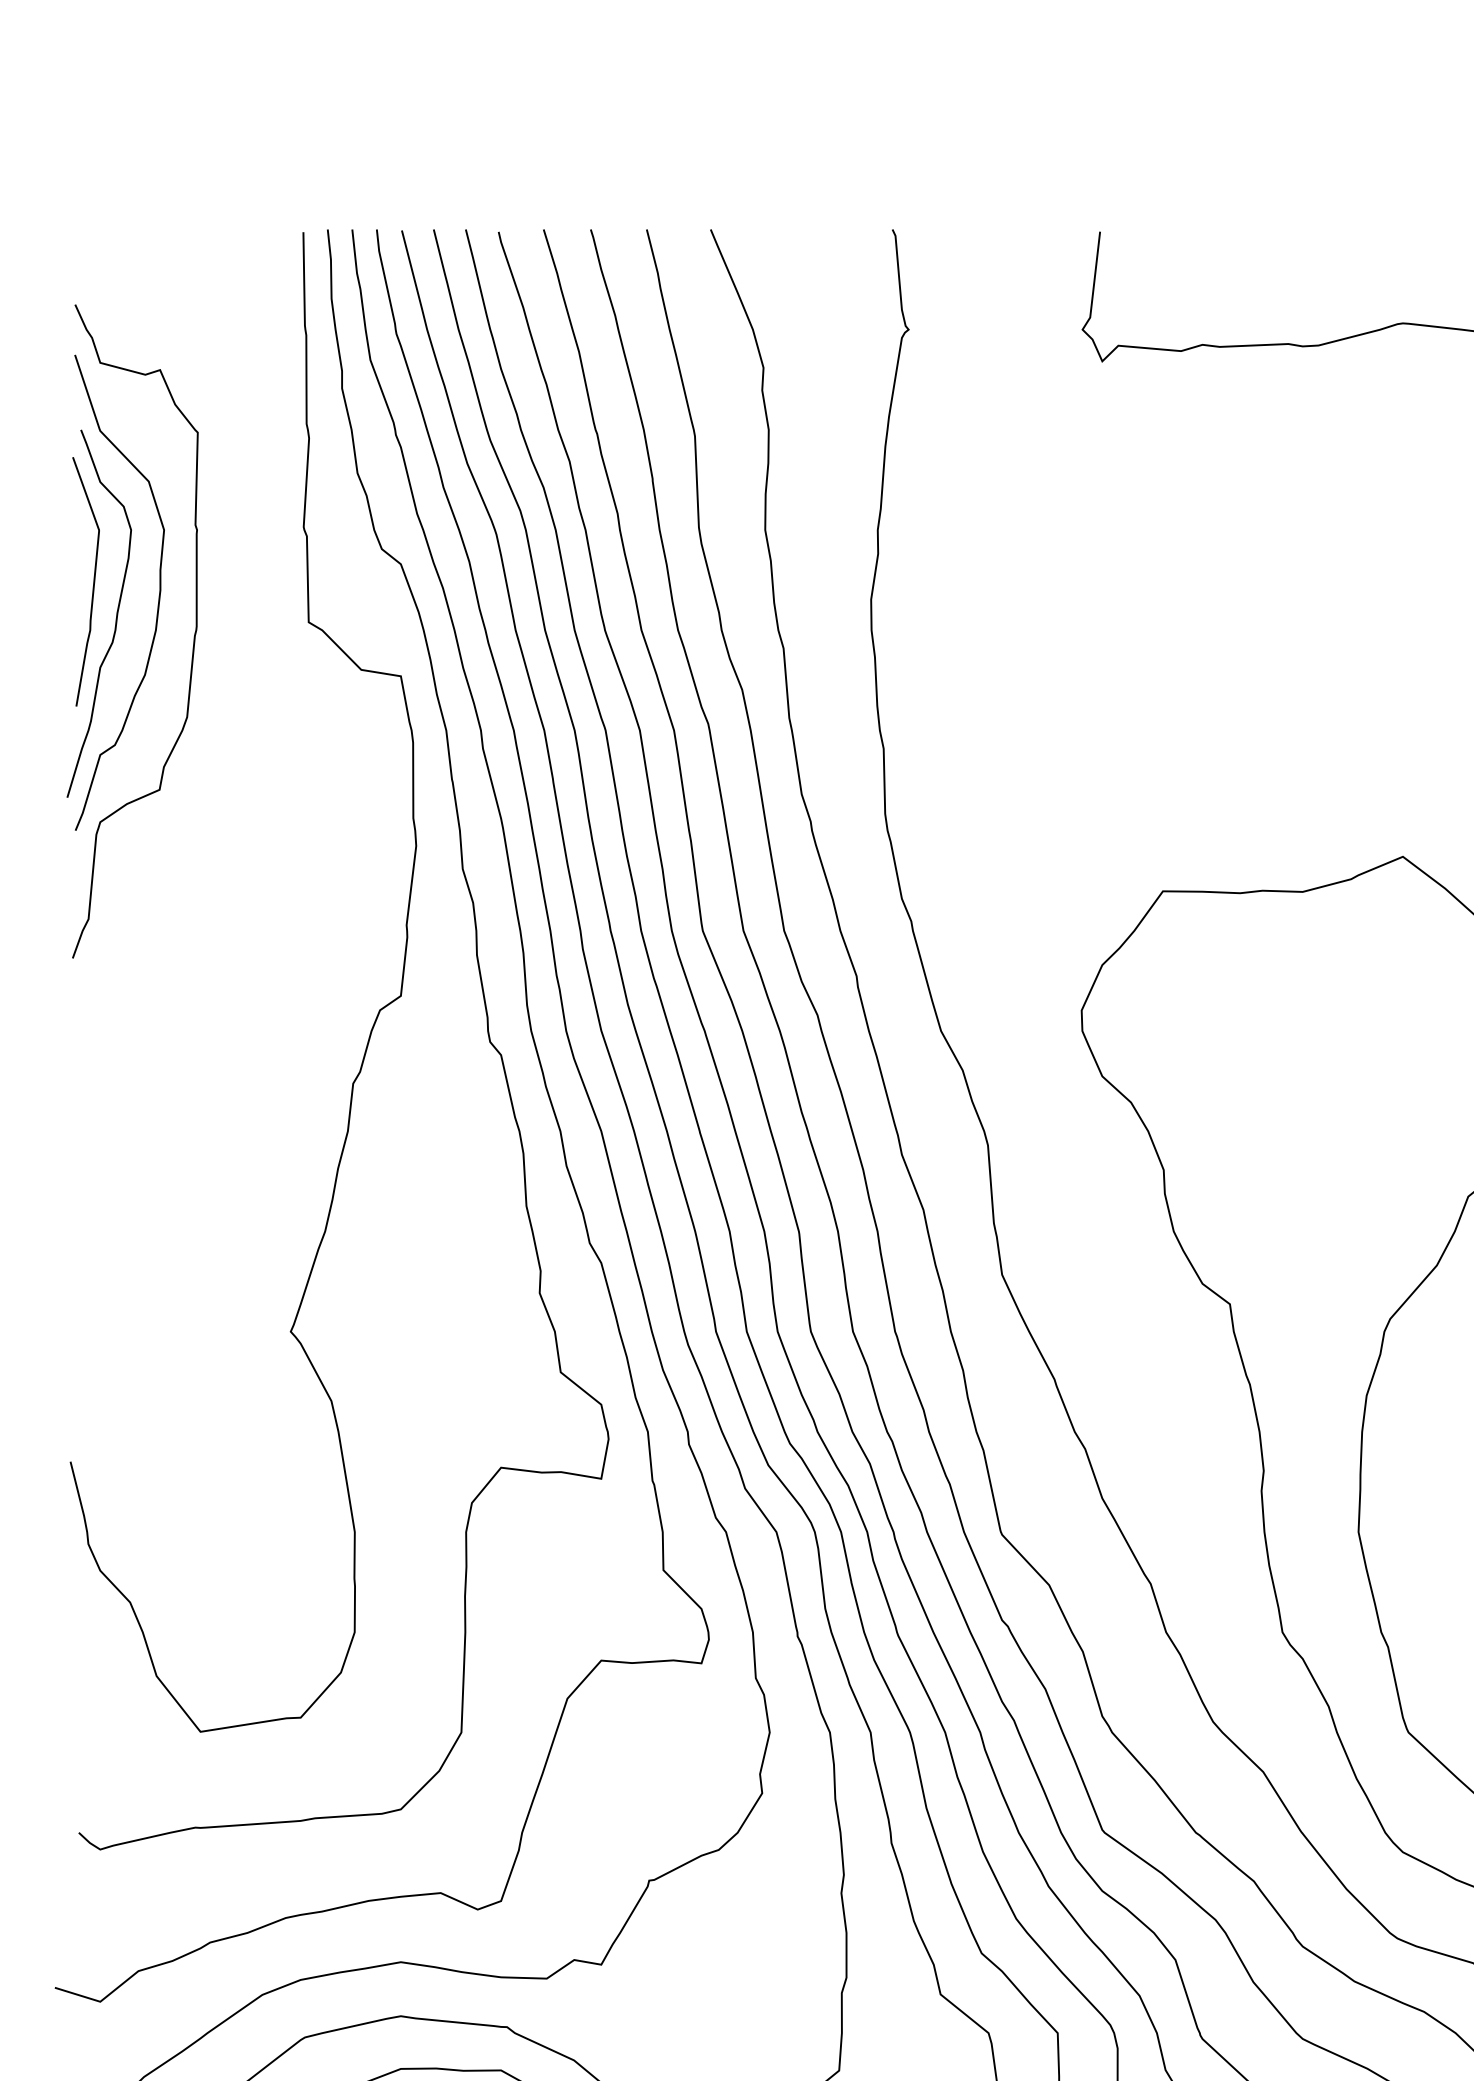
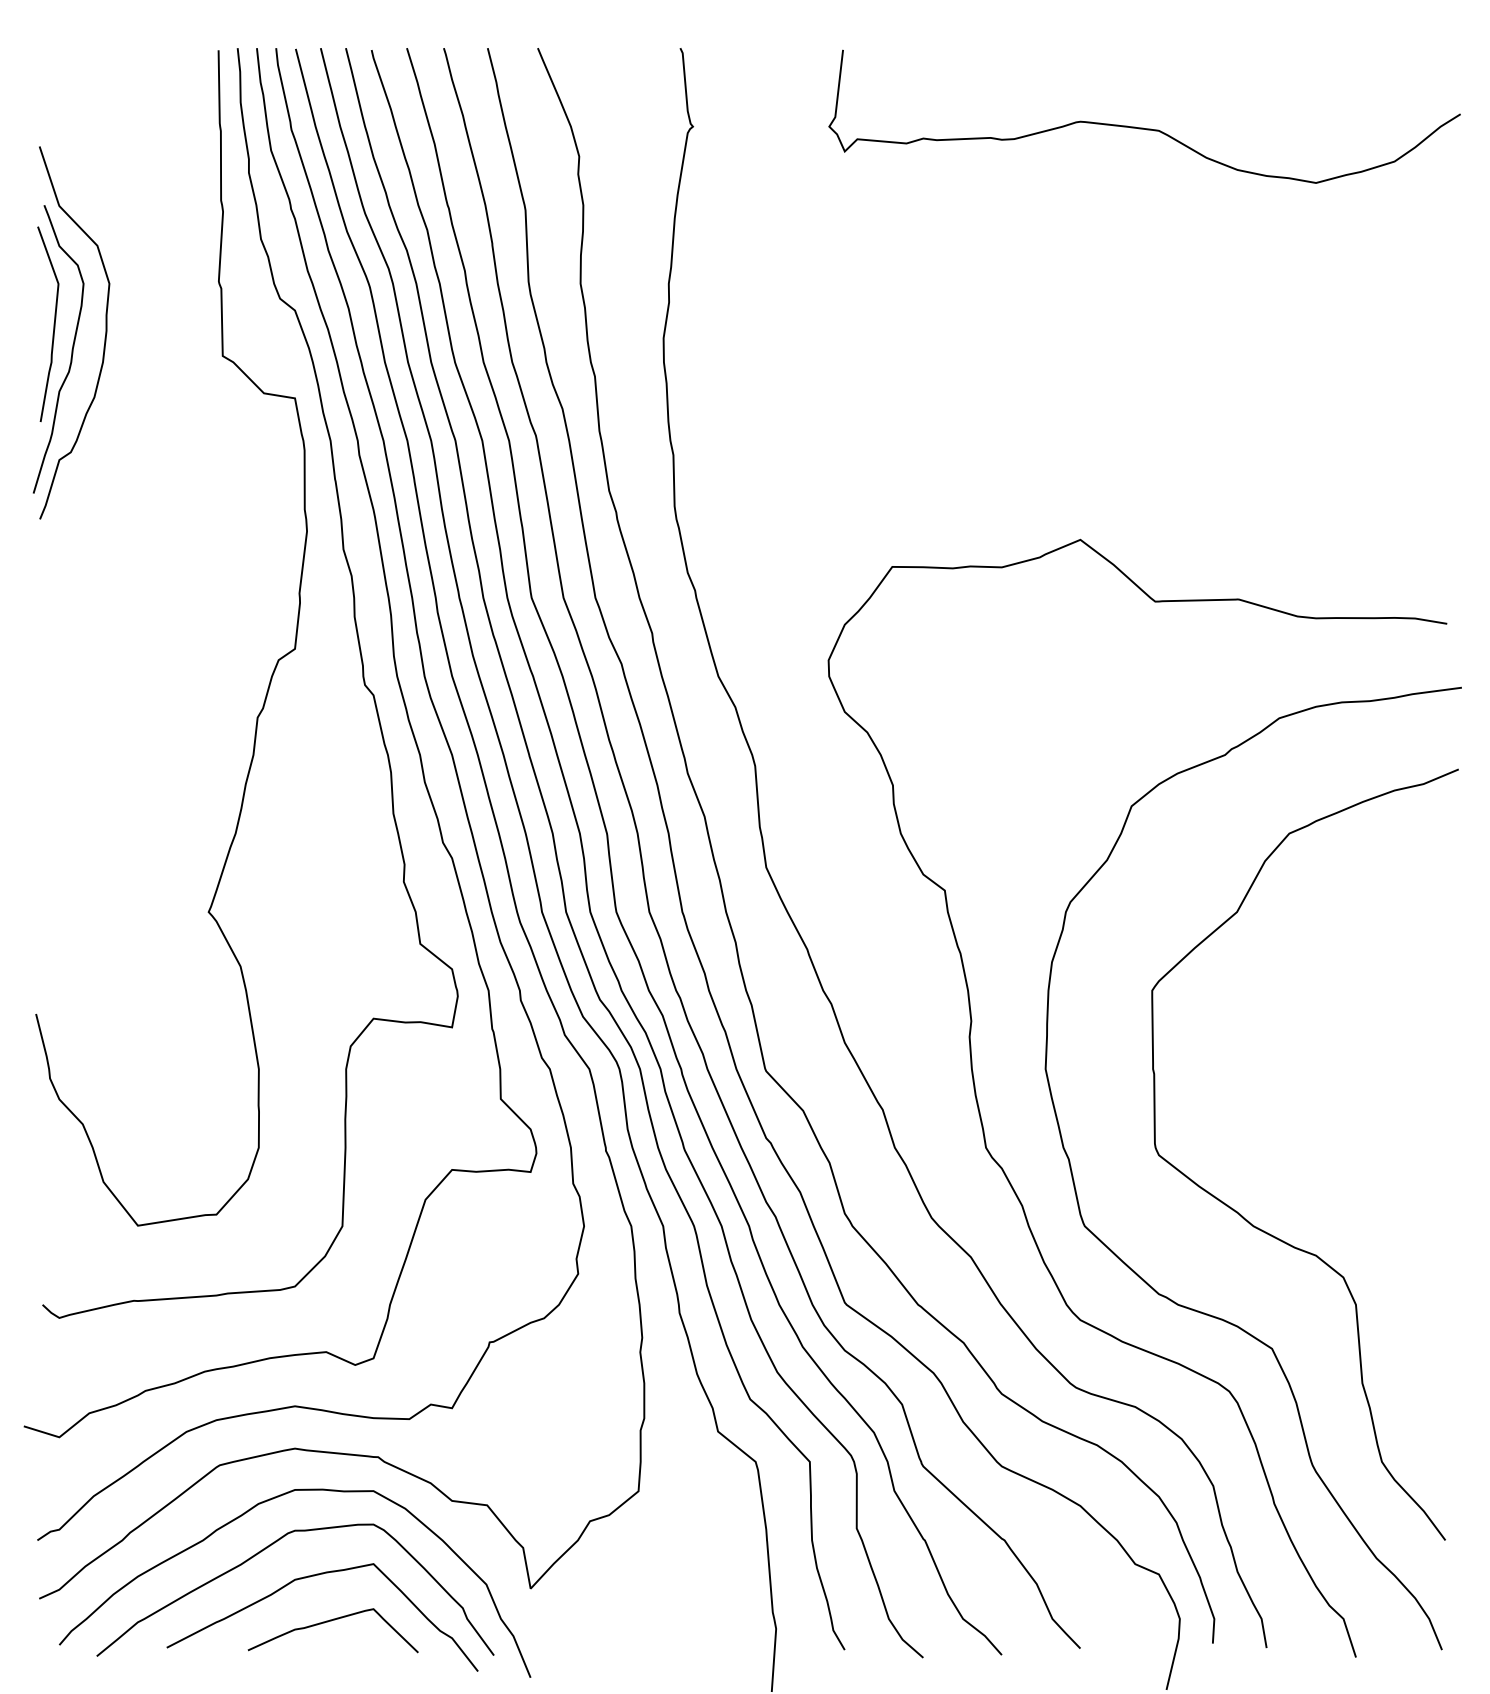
curve: (193, 634) -> (132, 365), removed

